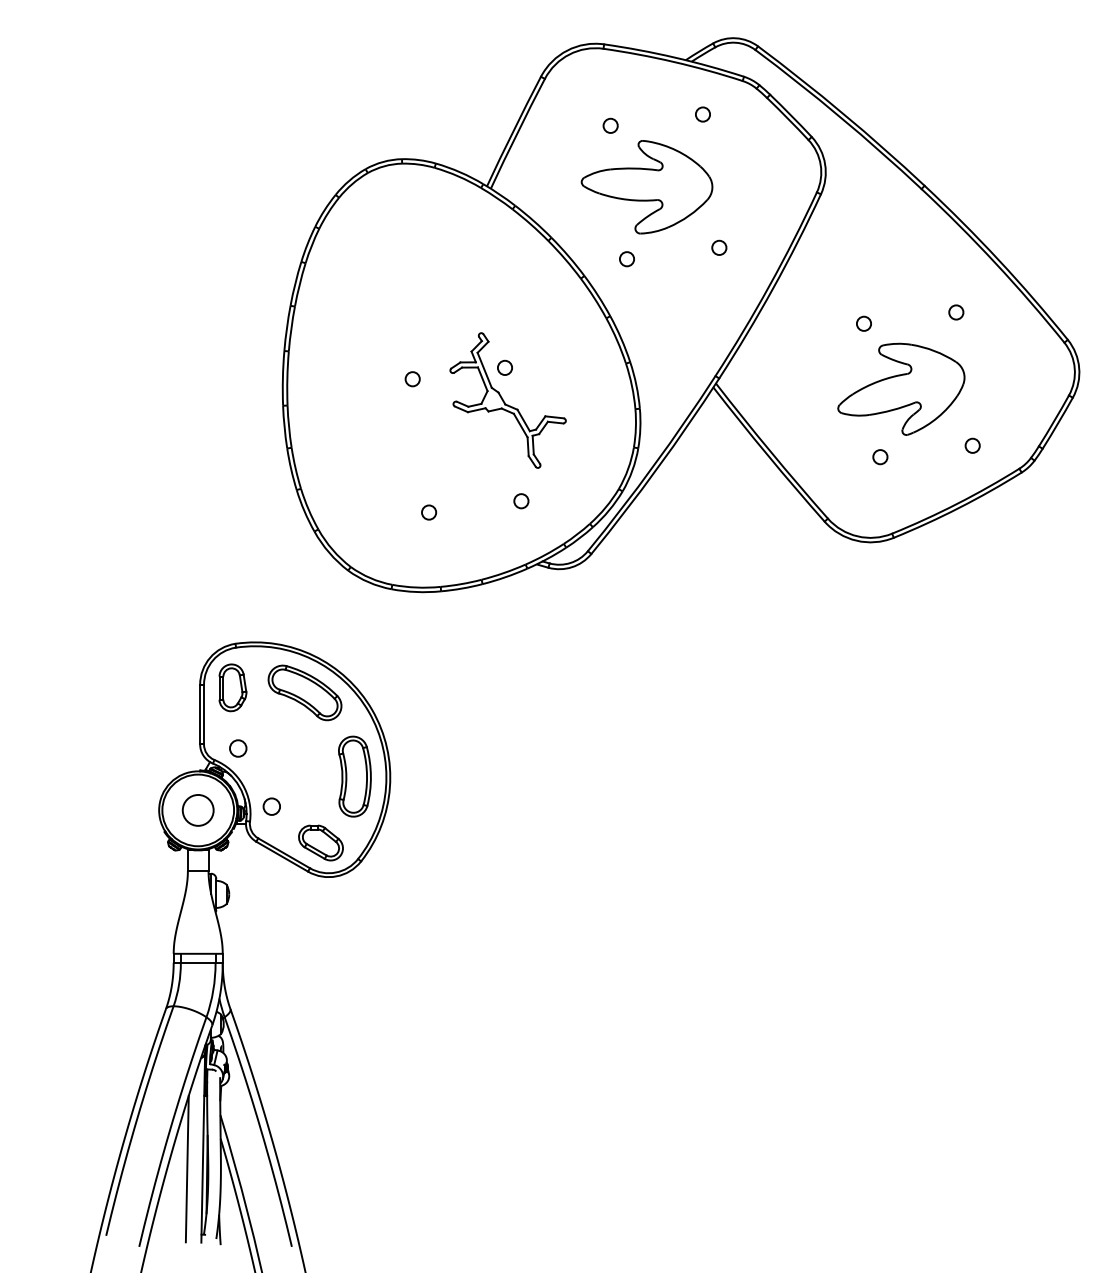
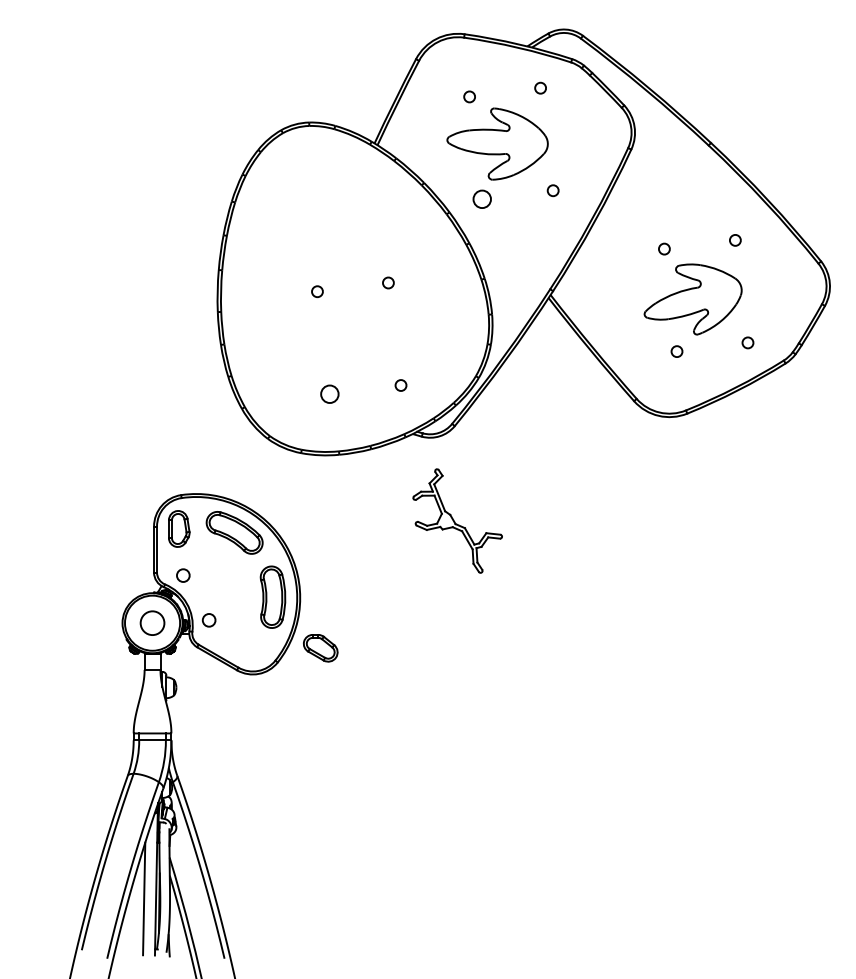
circle: (626, 259) -> (481, 199), size x1.6
part: (507, 400) -> (457, 521), moved
circle: (429, 512) -> (330, 394), size x1.6
part: (320, 842) -> (320, 647), moved

